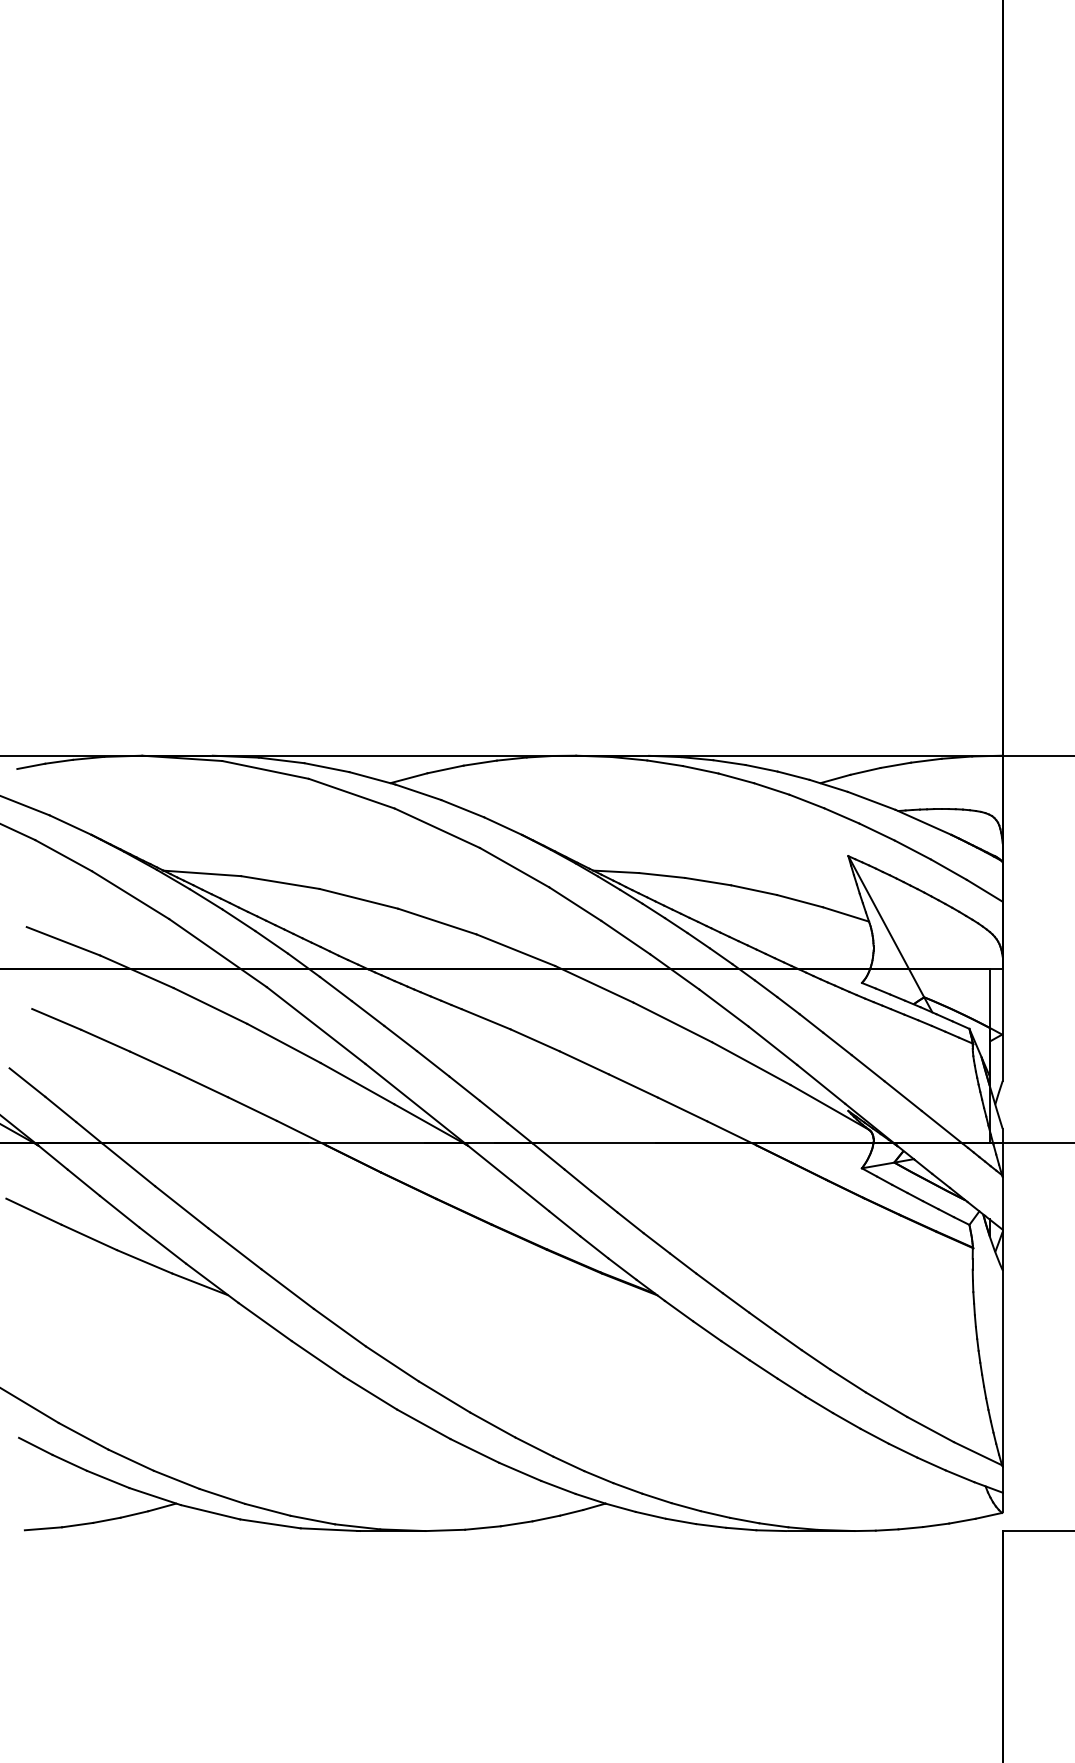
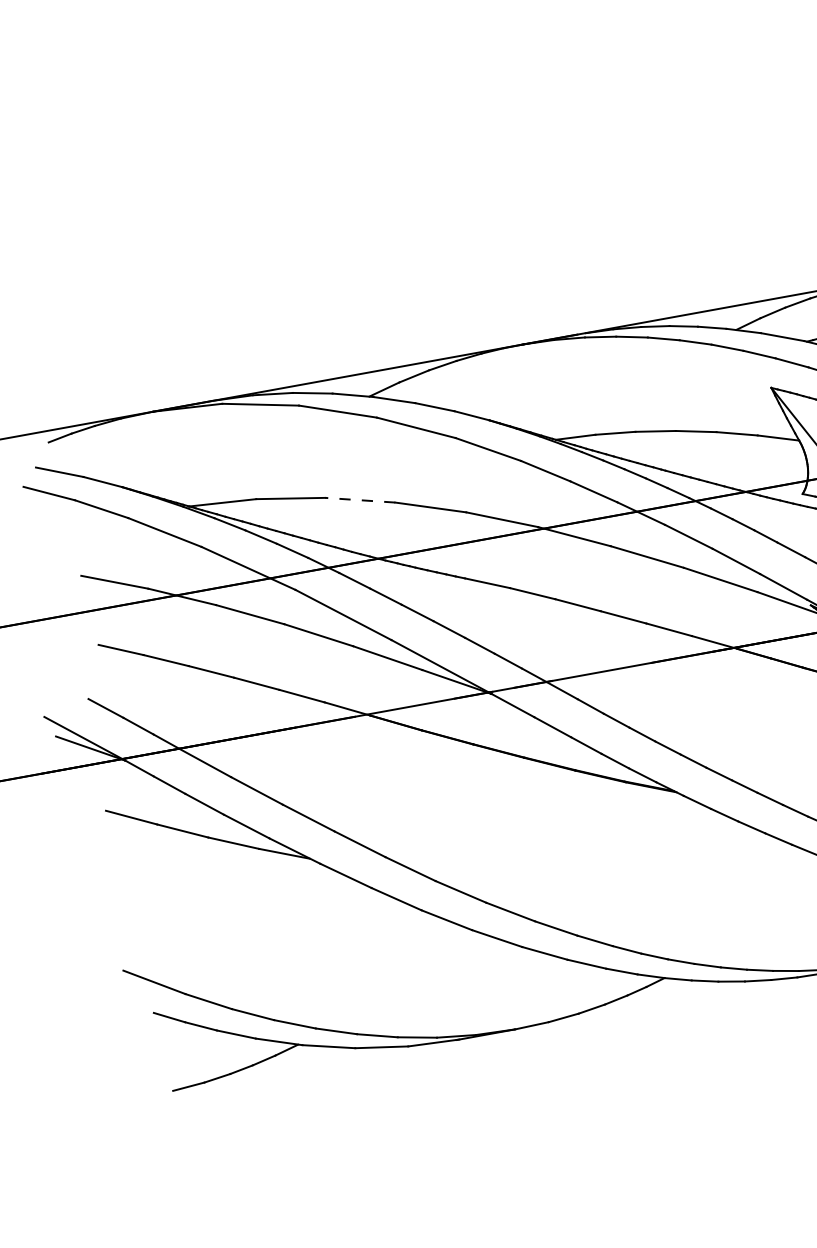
line: (358, 898) -> (359, 500), solid -> dashed

